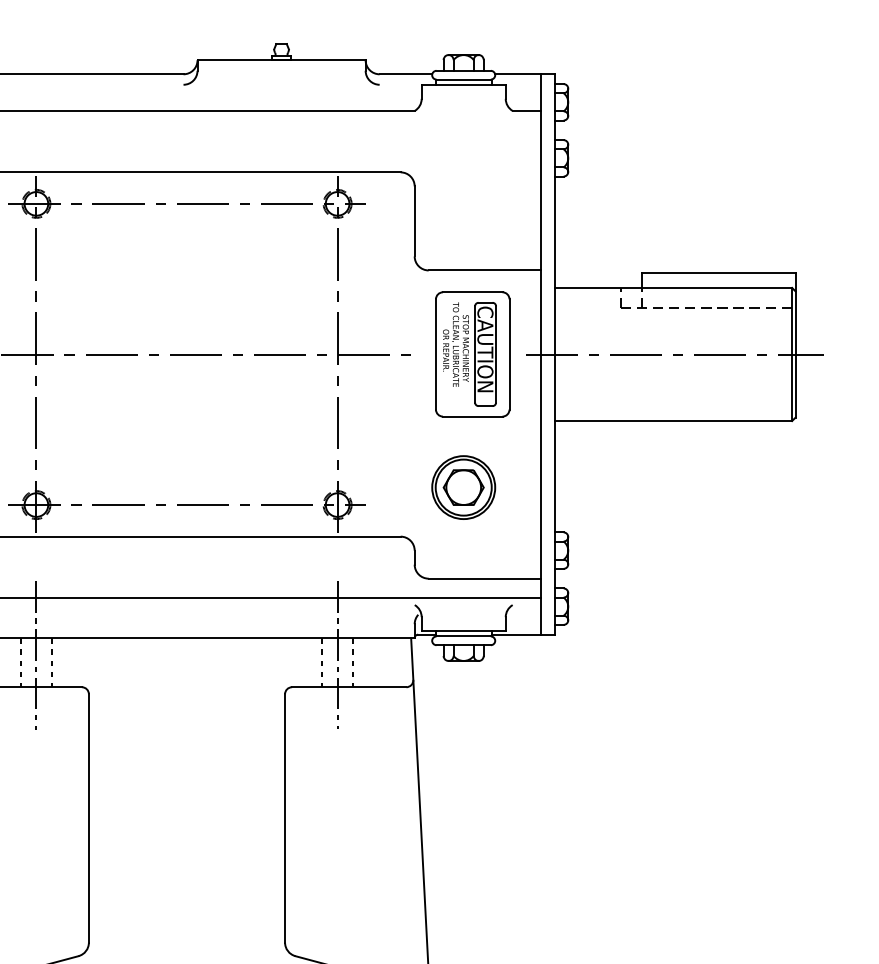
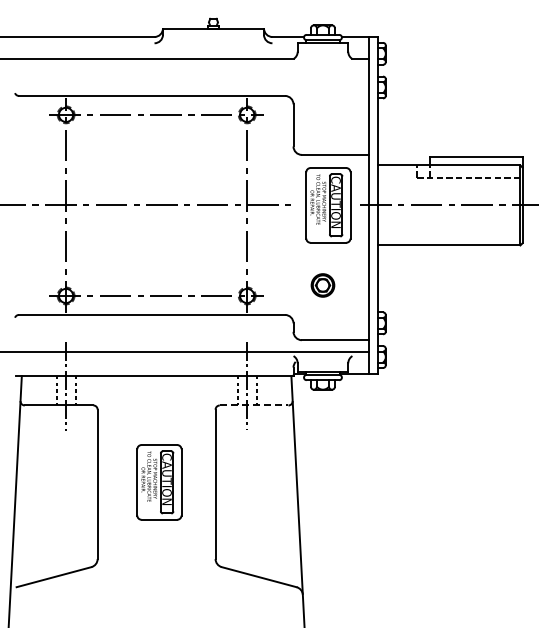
part: (462, 487) -> (322, 285), size x0.6
line: (349, 687) -> (254, 405), solid -> dashed
part: (191, 815) -> (159, 482), added

